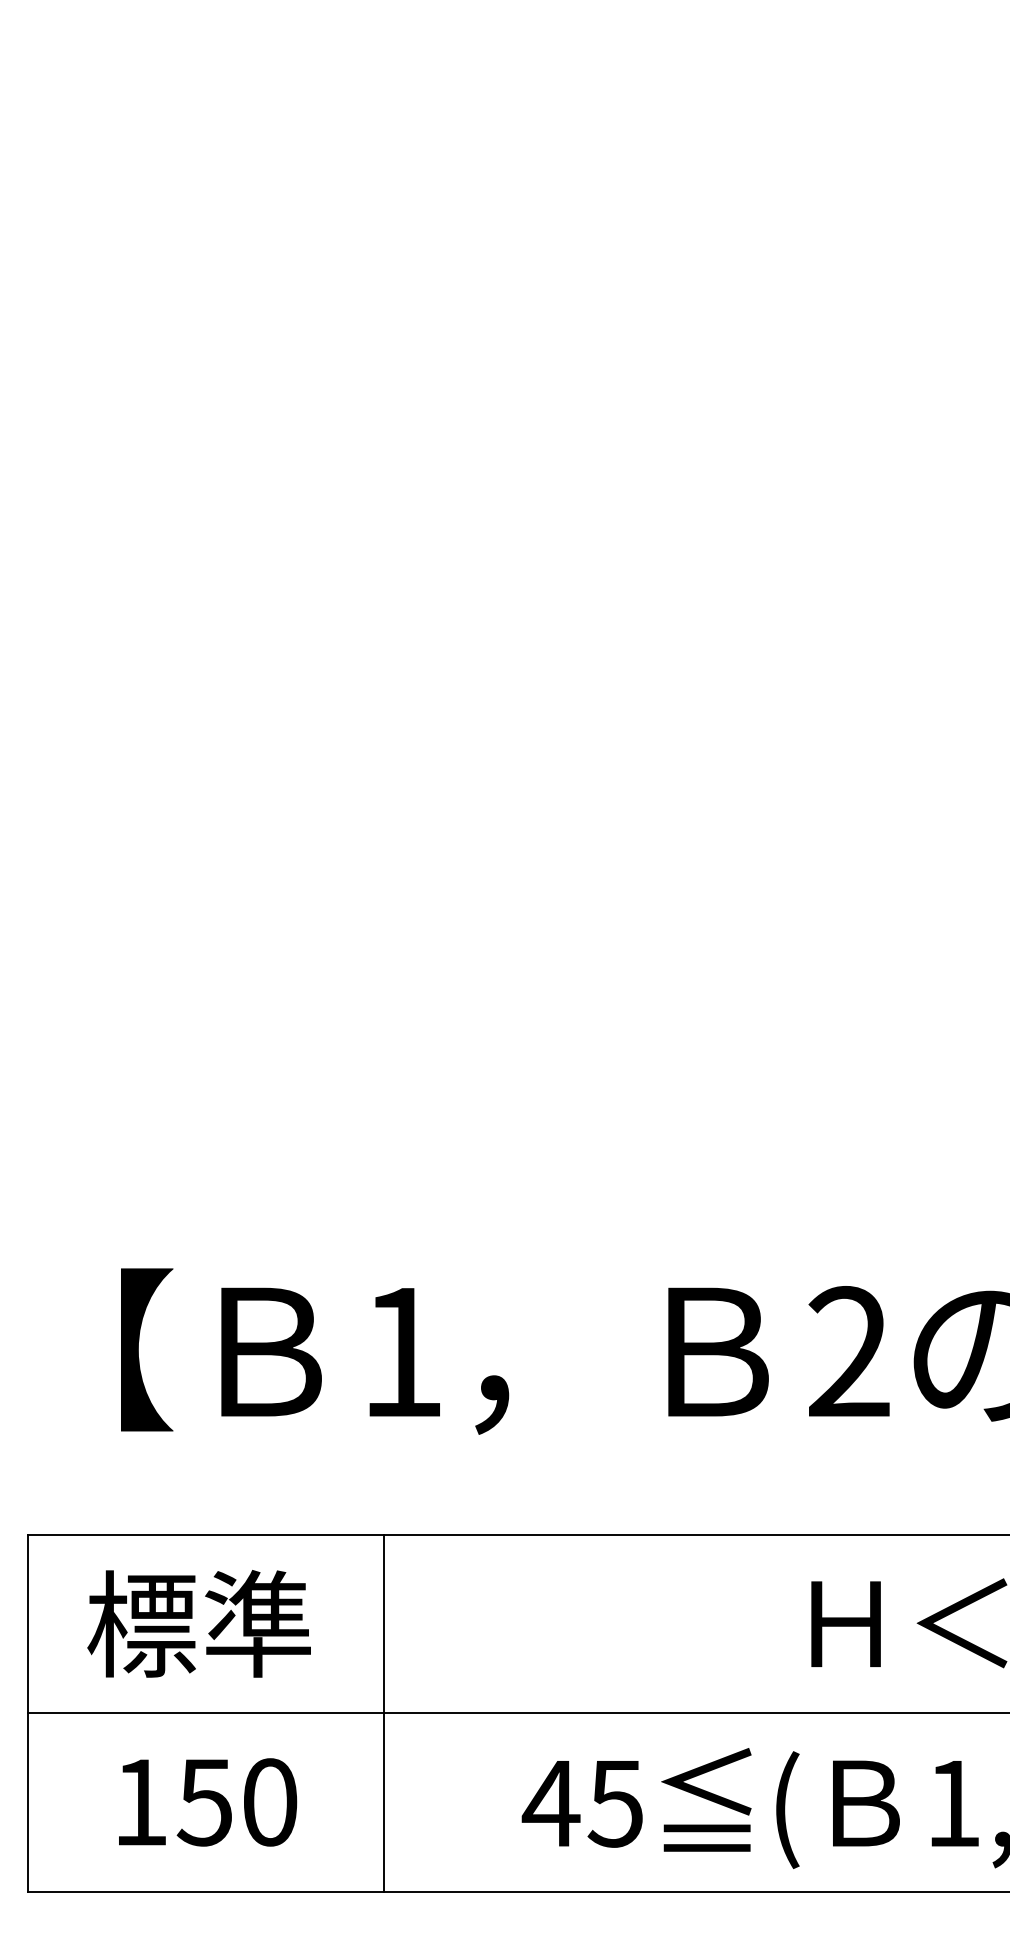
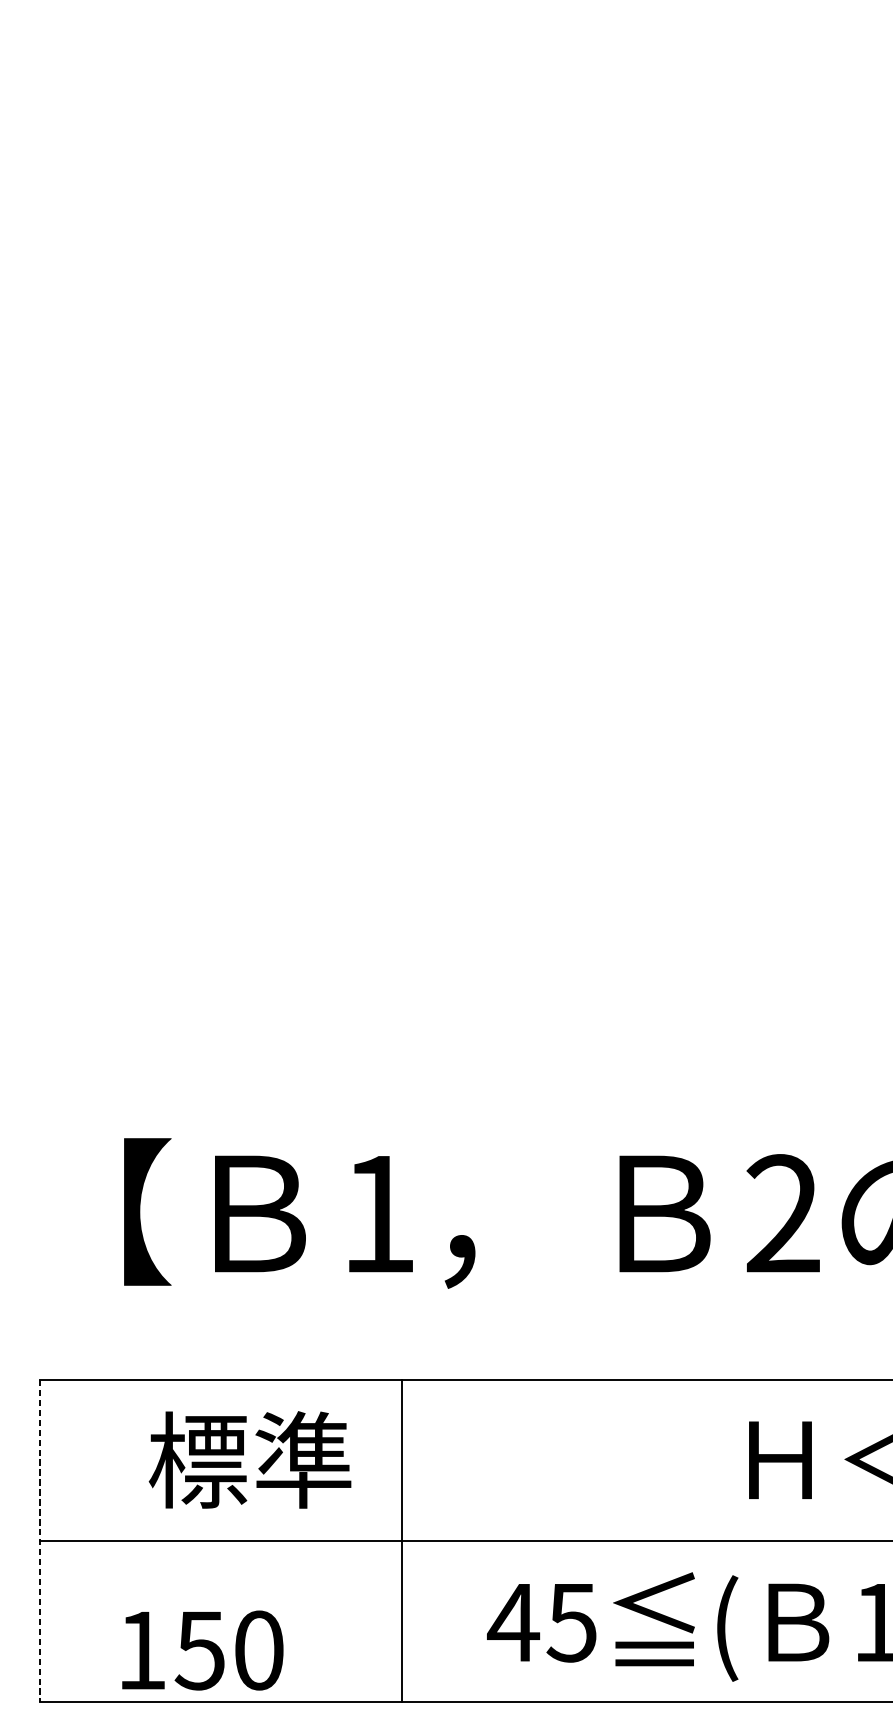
text: (198, 1623) -> (249, 1459), moved
line: (28, 1713) -> (40, 1541), solid -> dashed
line: (384, 1713) -> (402, 1541), moved
text: (208, 1802) -> (203, 1650), moved

